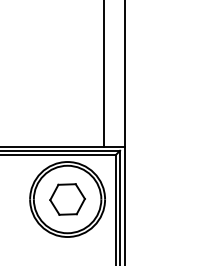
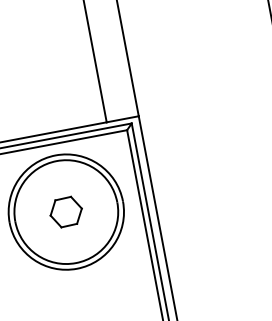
part: (67, 199) -> (66, 212), size x0.6

